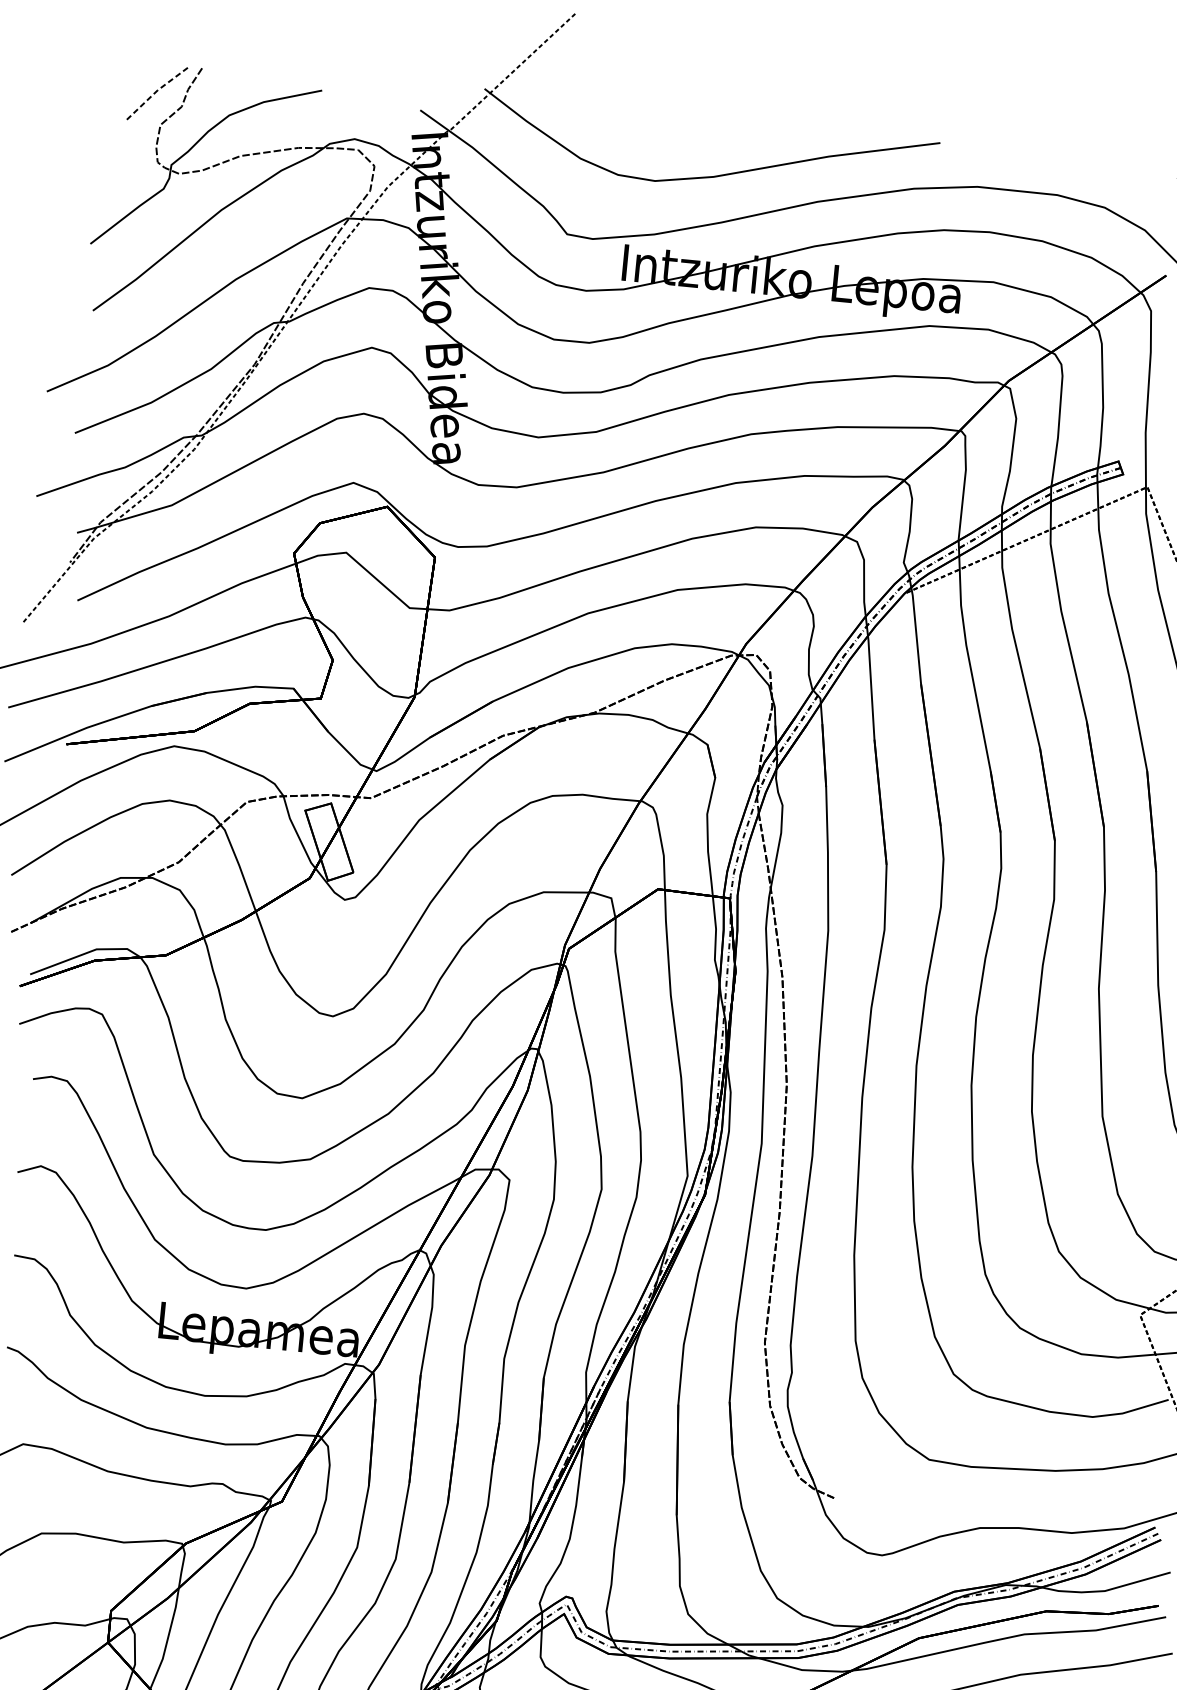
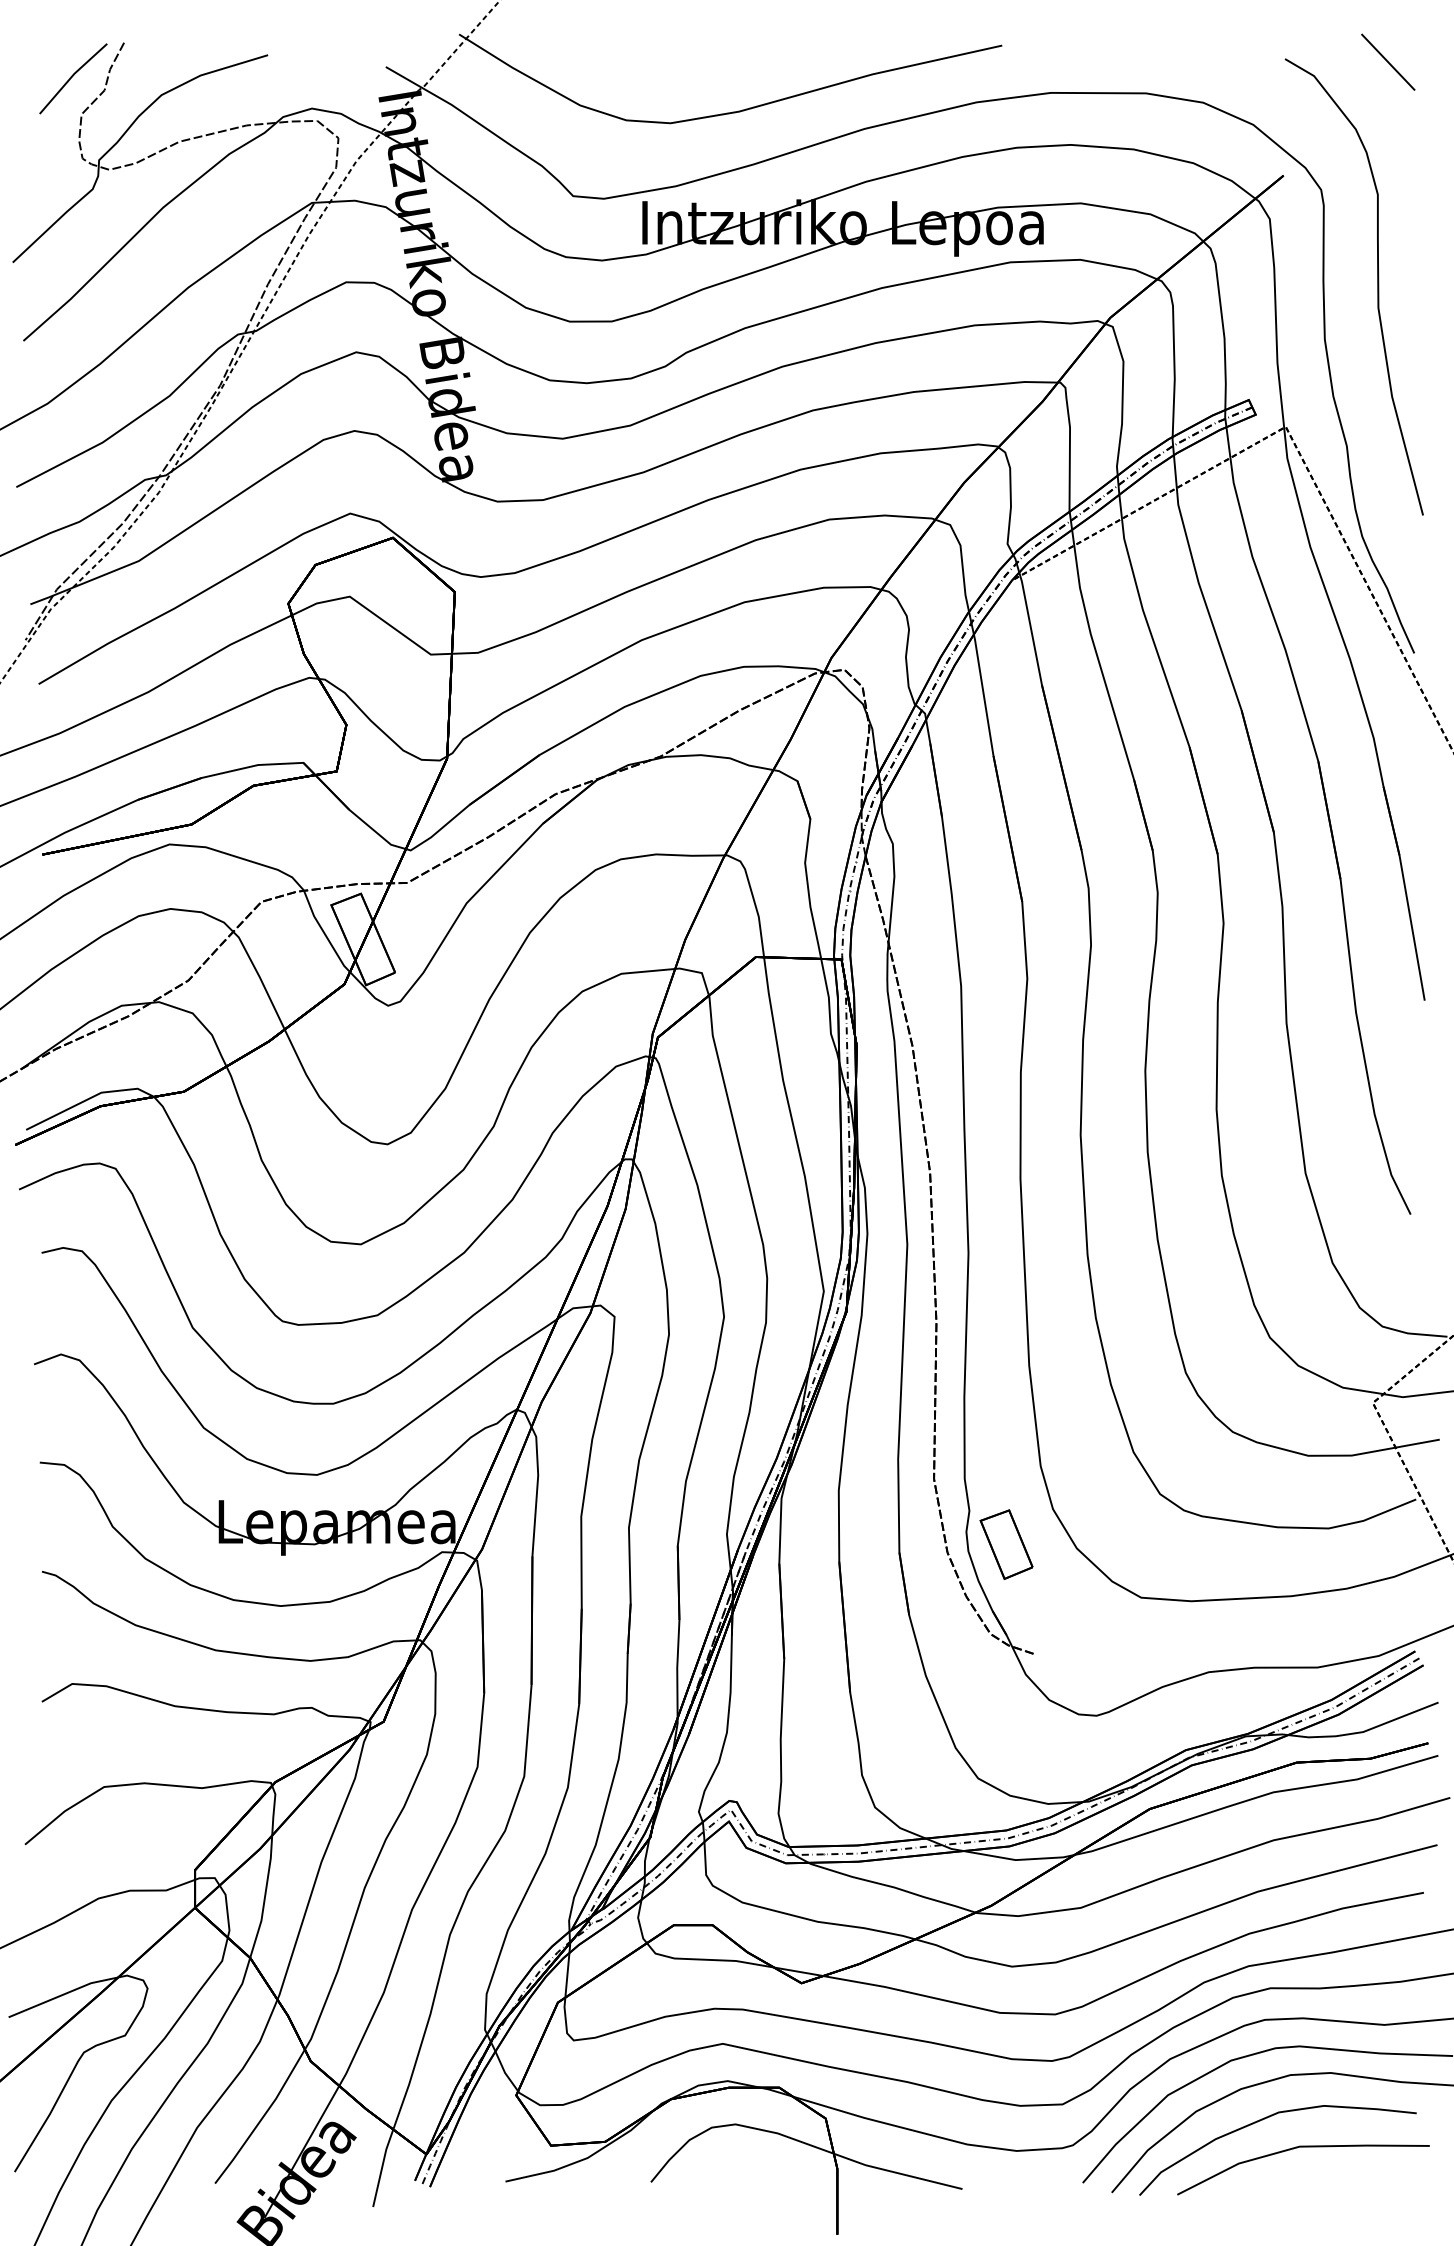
line: (155, 92) -> (71, 76), dashed -> solid
part: (820, 1403) -> (1006, 1544), added

